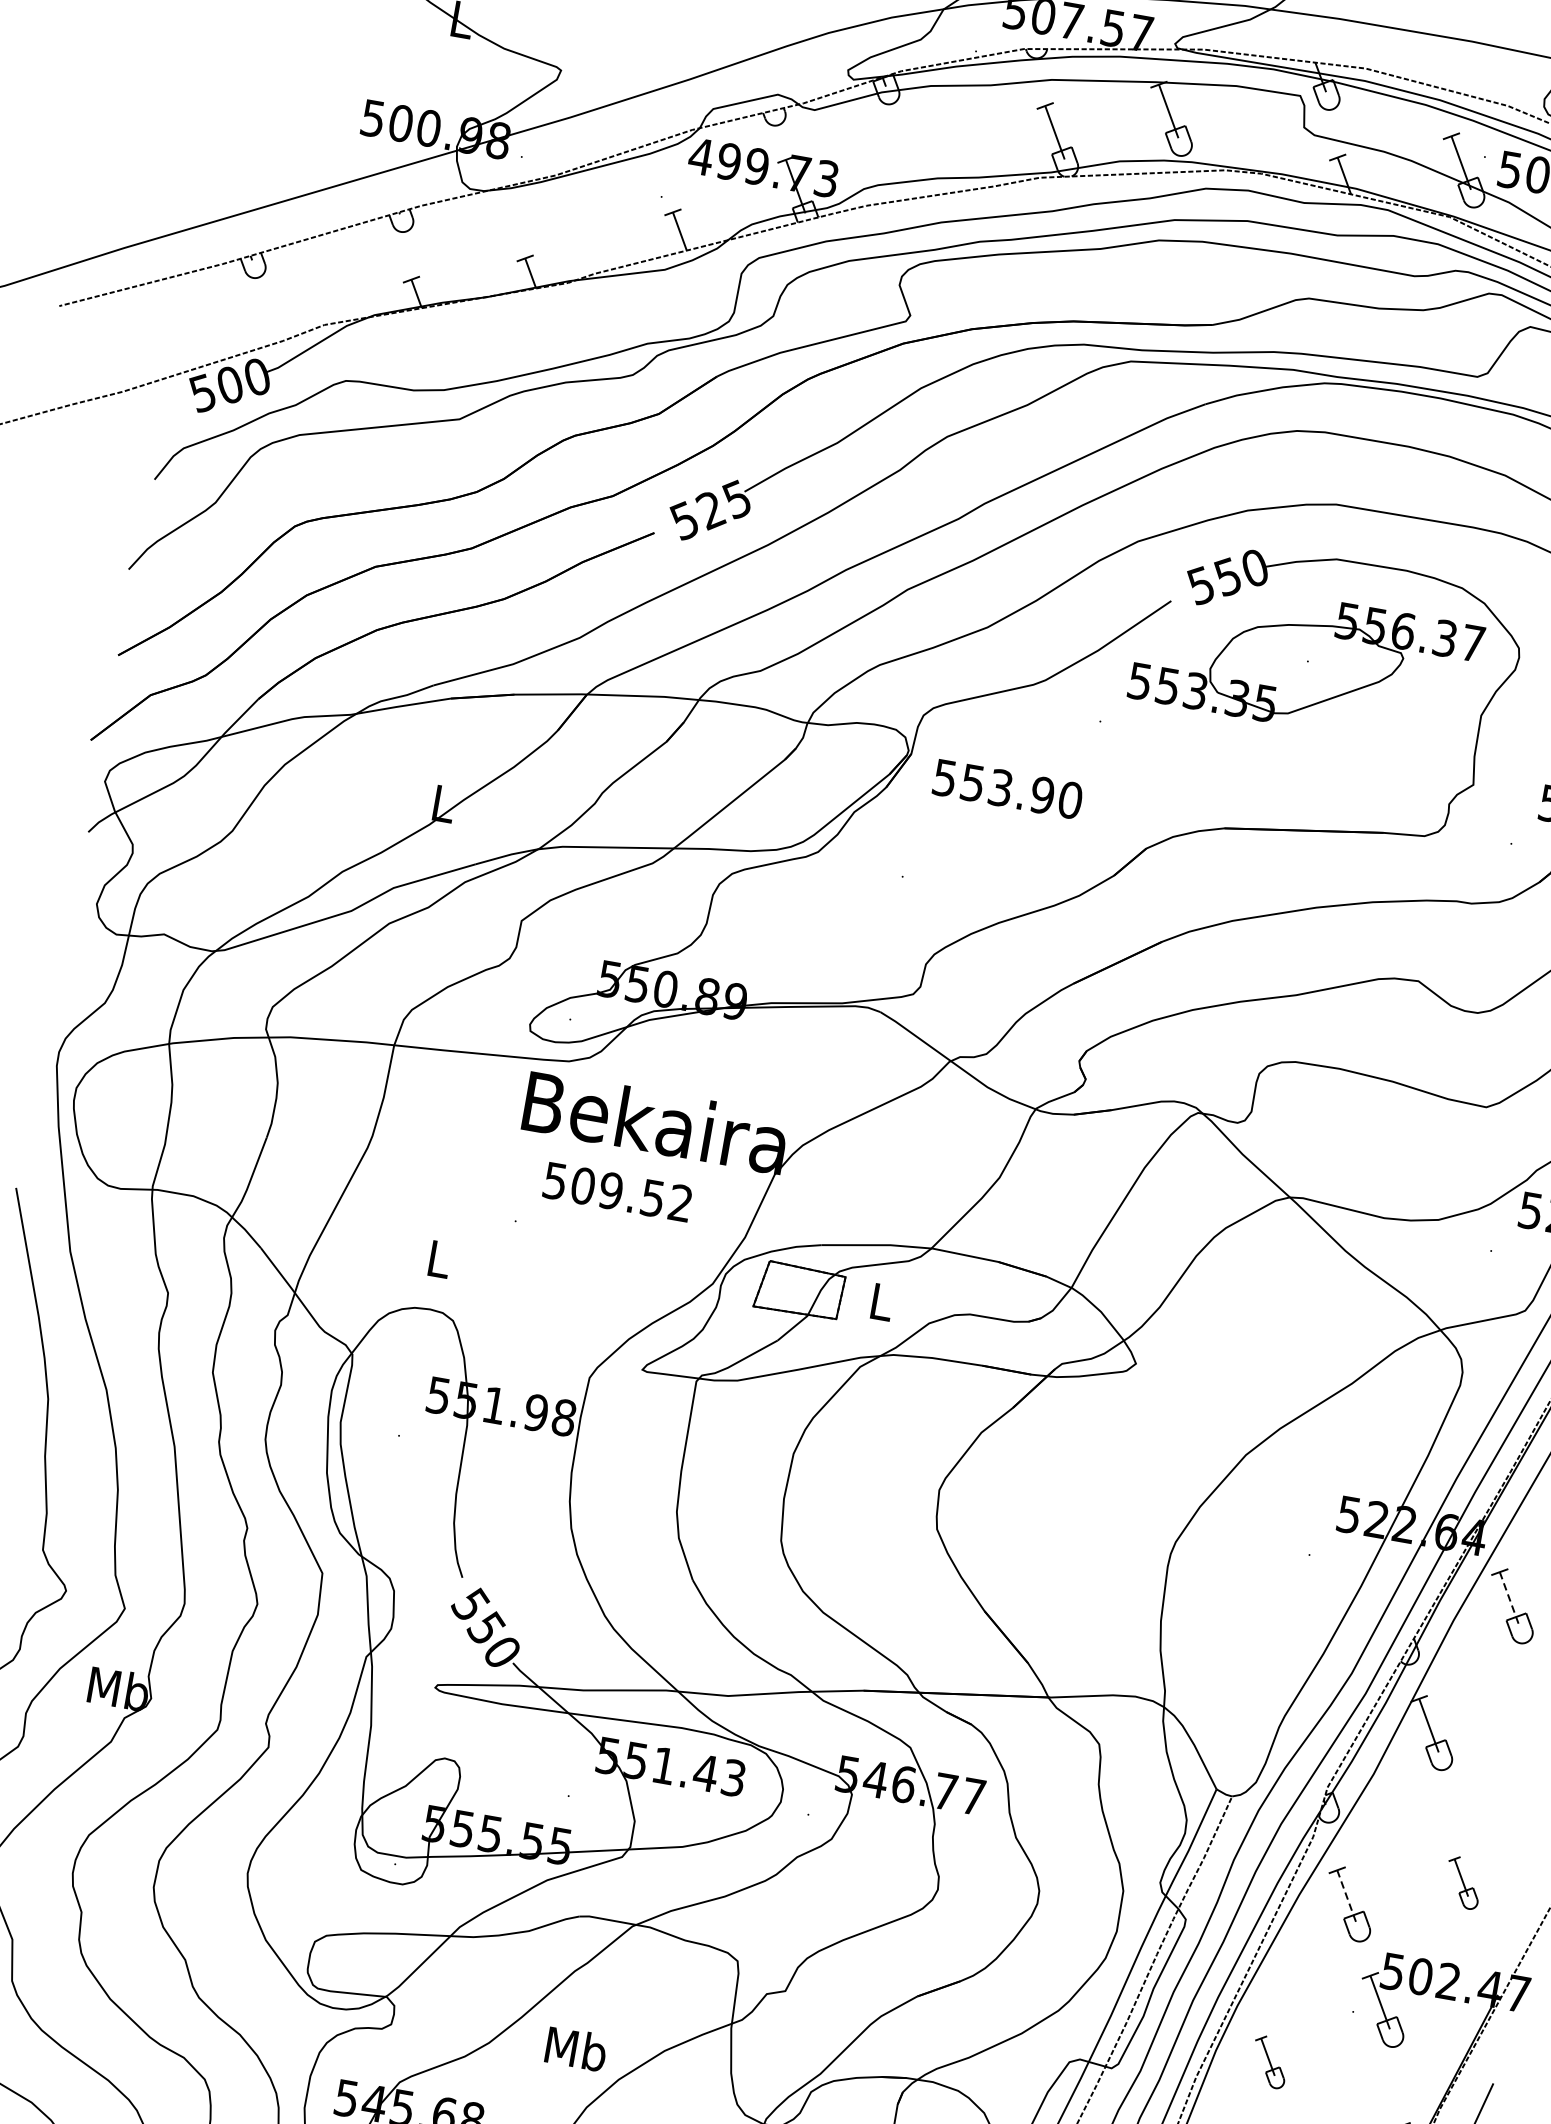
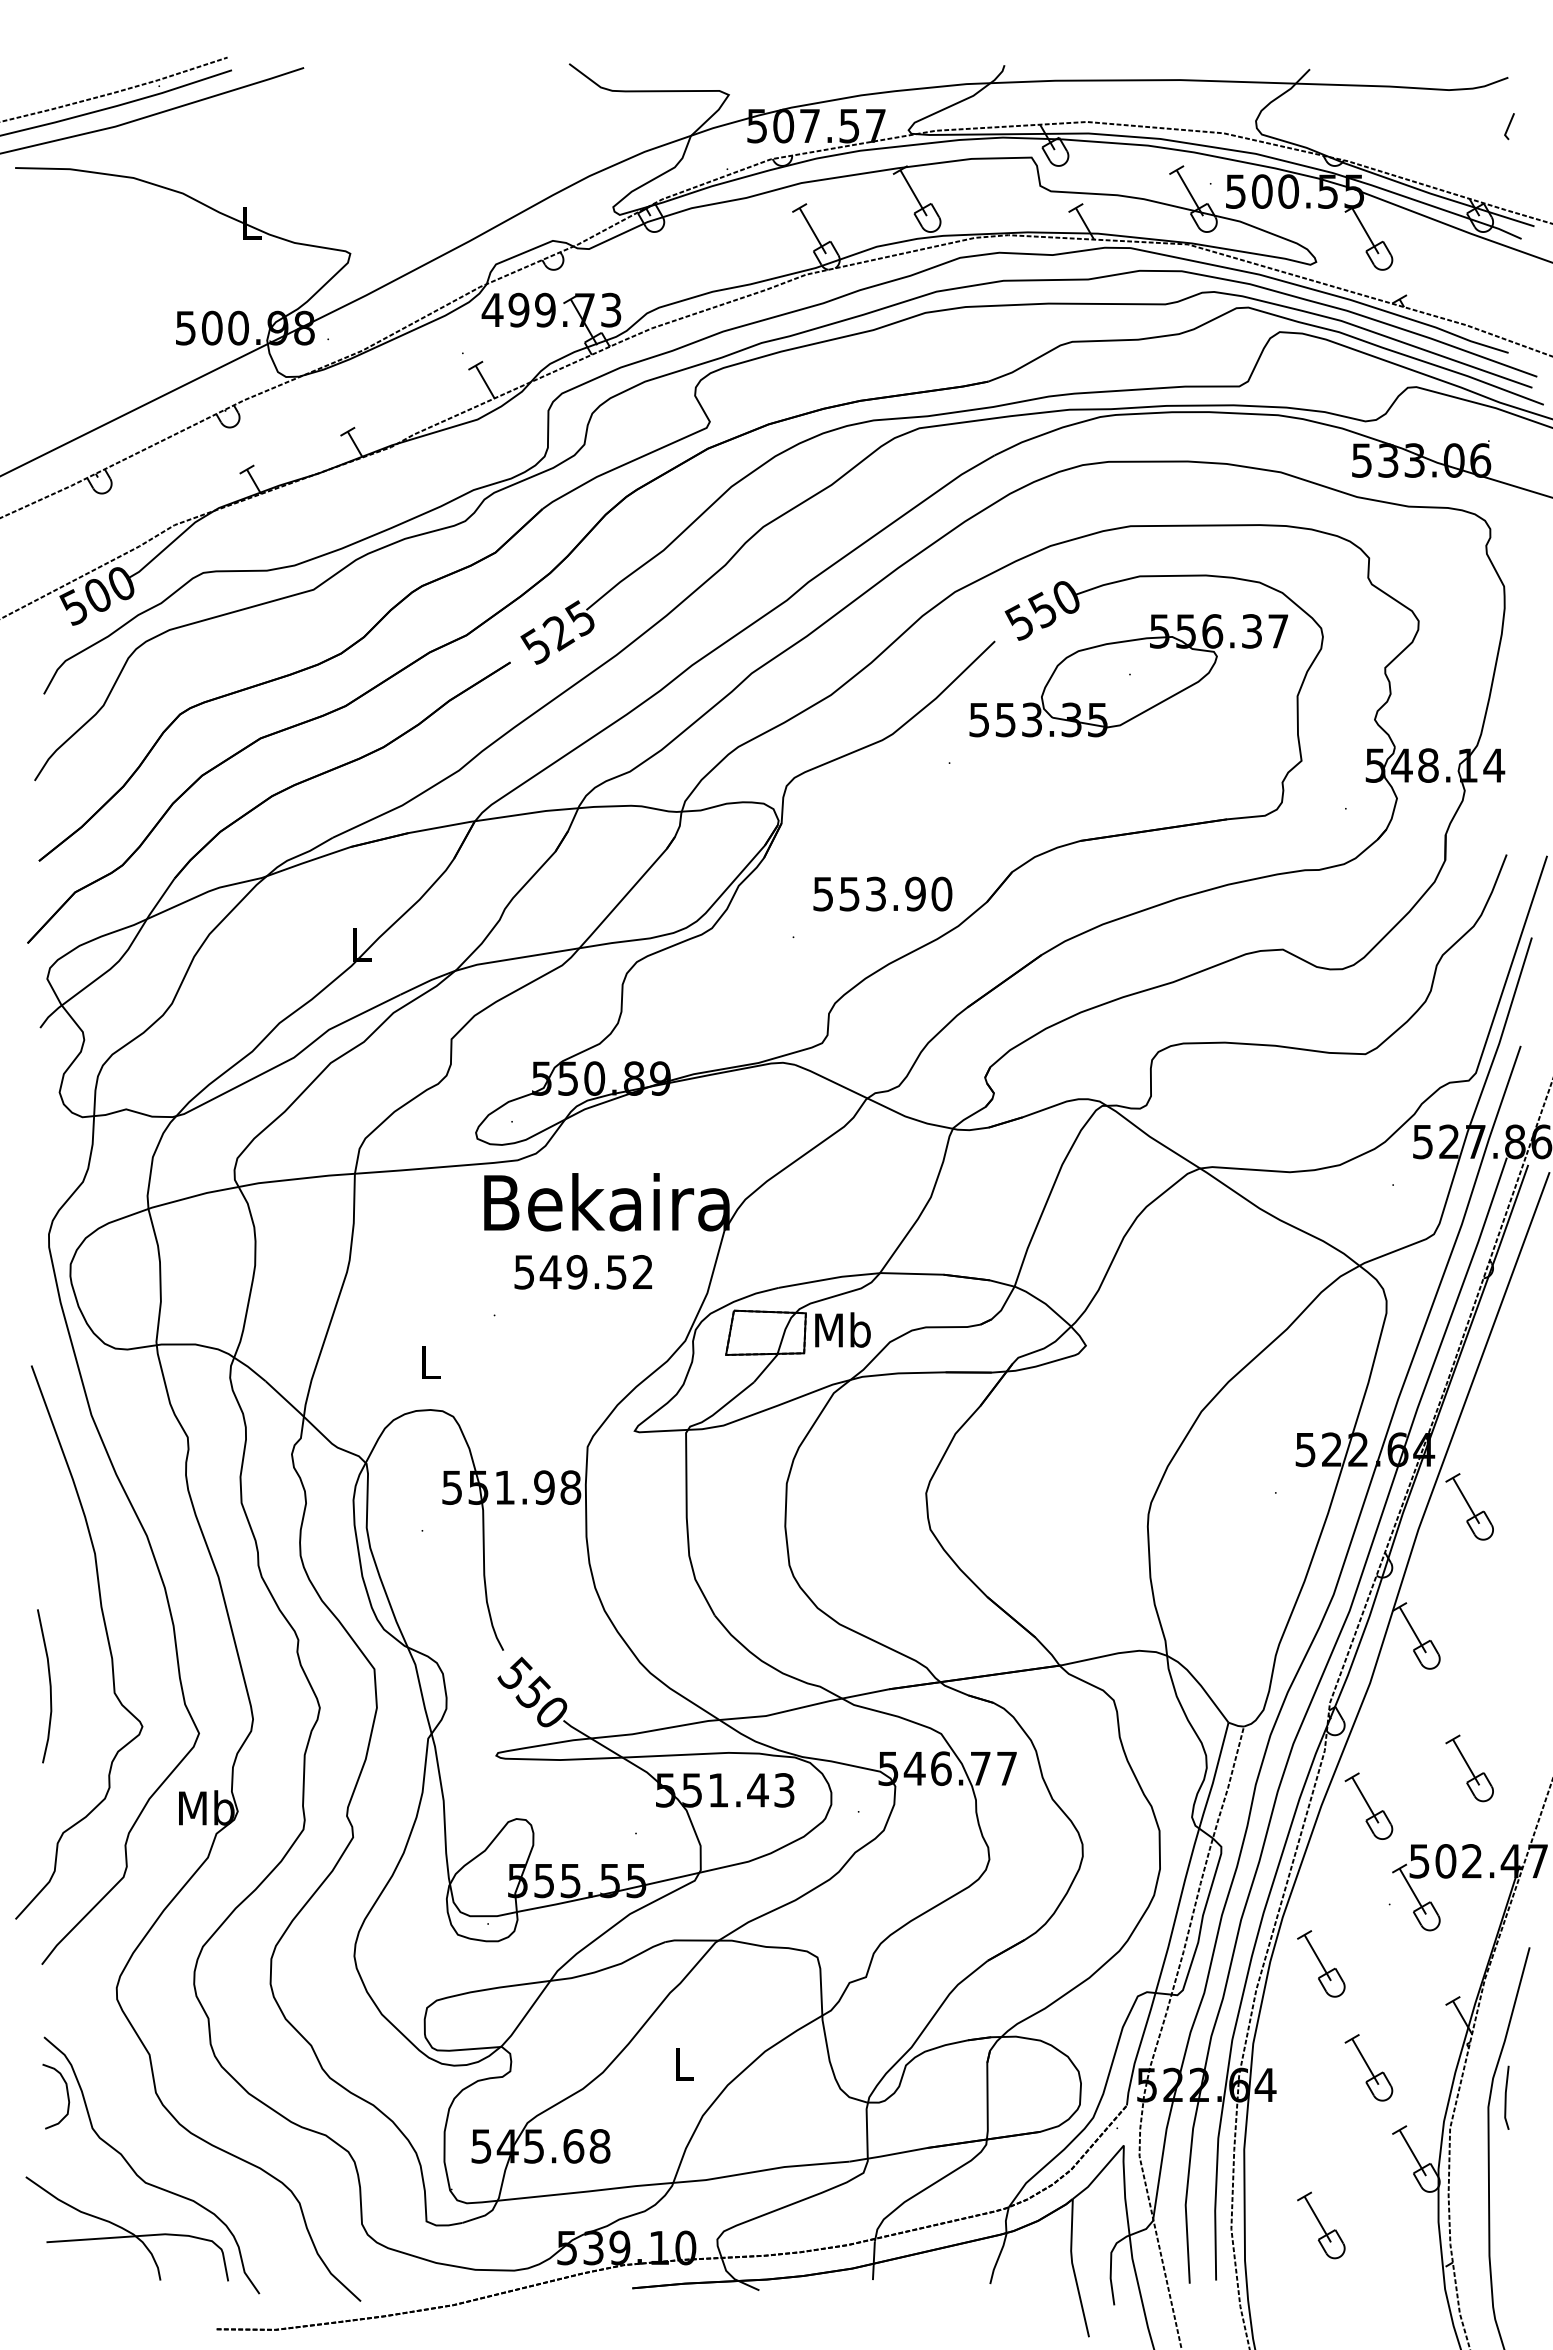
text: (1007, 788) -> (882, 893), moved
text: (582, 1186) -> (550, 1272), 509.52 -> 549.52
text: (881, 1301) -> (842, 1329), L -> Mb
line: (1509, 1599) -> (1466, 1501), dashed -> solid
part: (1463, 1882) -> (1469, 1768), size x1.43
line: (1347, 1897) -> (1365, 1800), dashed -> solid
text: (576, 2048) -> (683, 2063), Mb -> L
part: (1270, 2061) -> (1321, 1963), size x1.43

